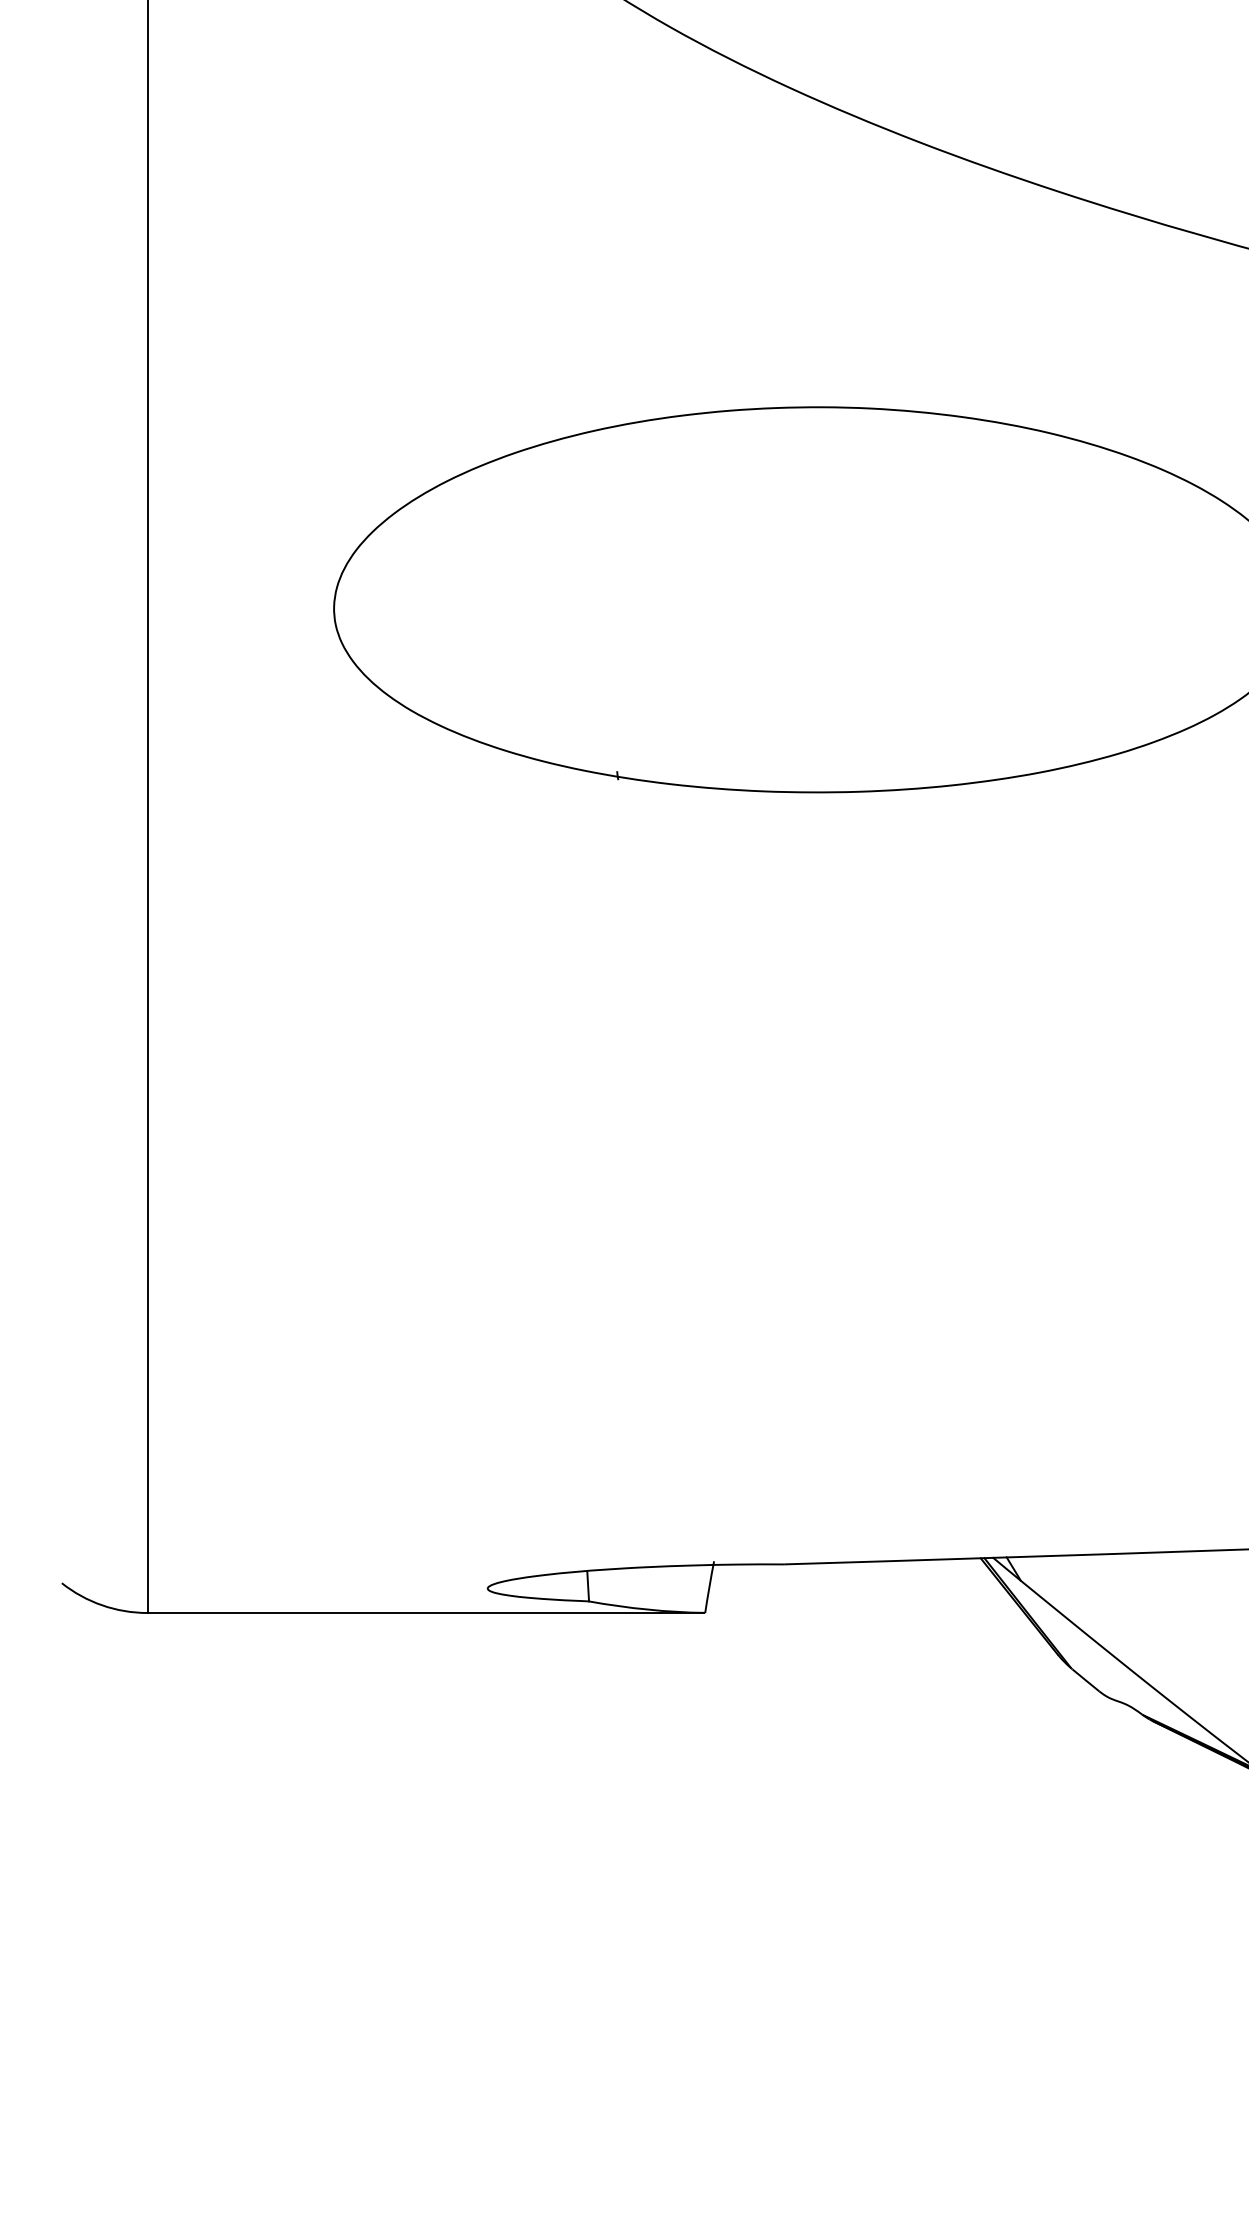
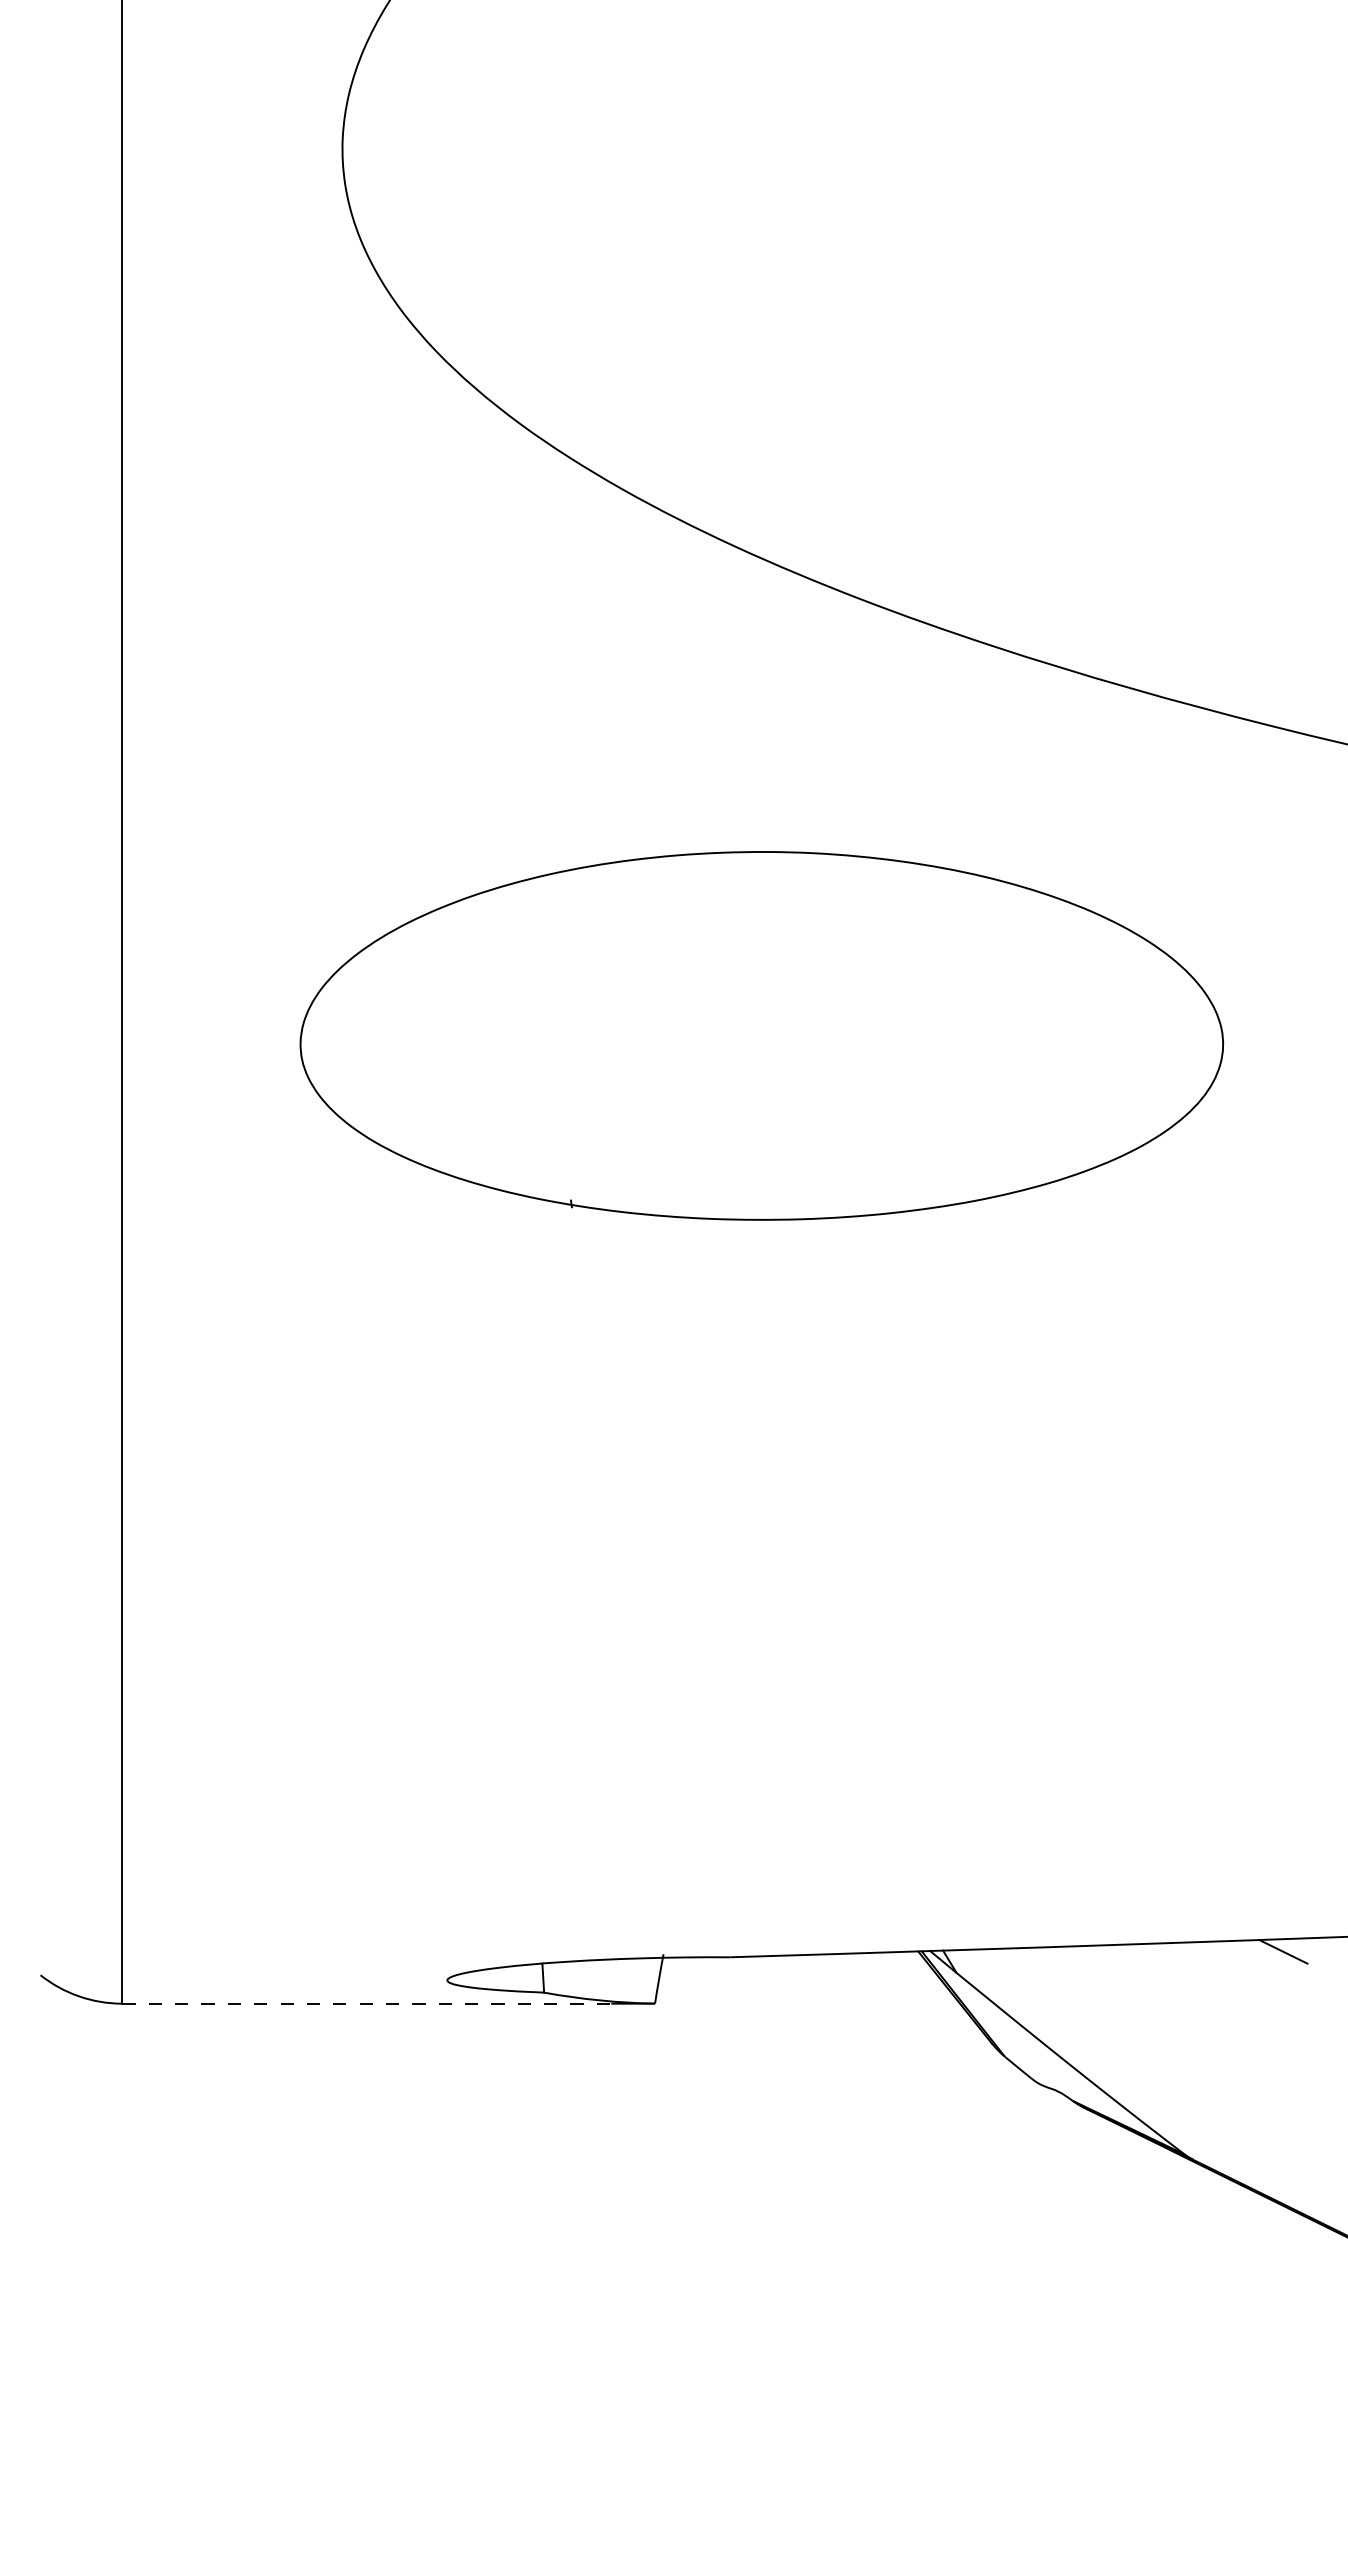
line: (404, 1612) -> (367, 2003), solid -> dashed

